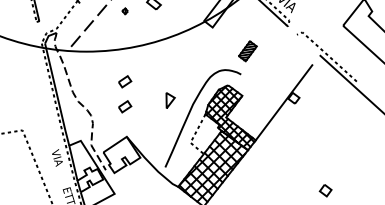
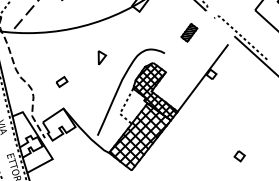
part: (247, 51) -> (189, 33), moved
part: (125, 81) -> (62, 59), removed
part: (170, 100) -> (102, 57), moved

